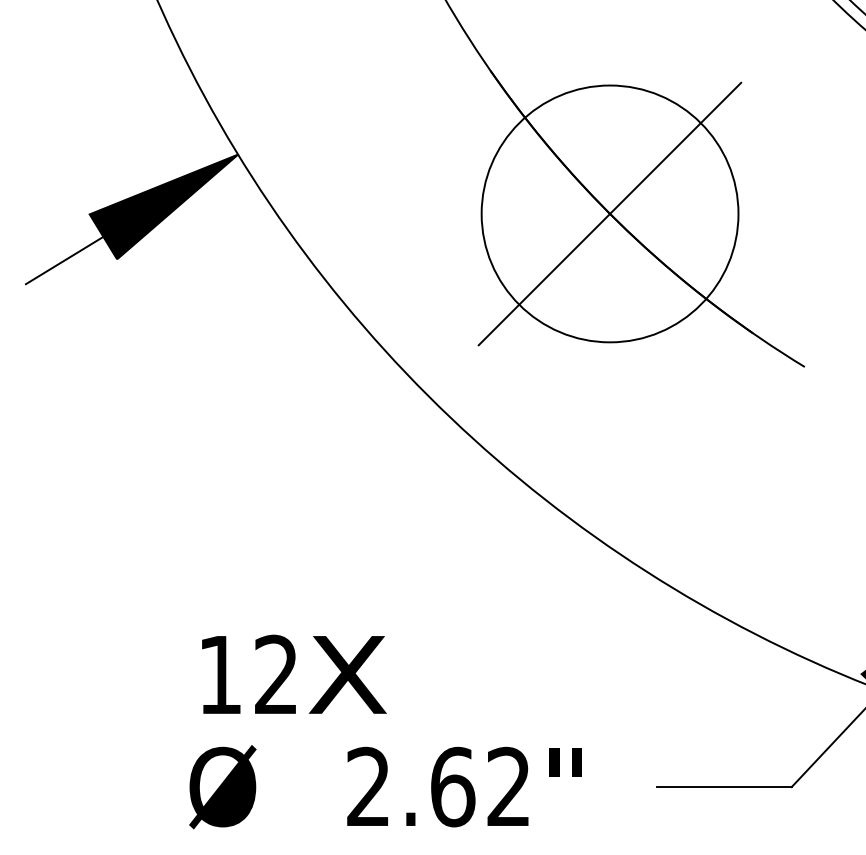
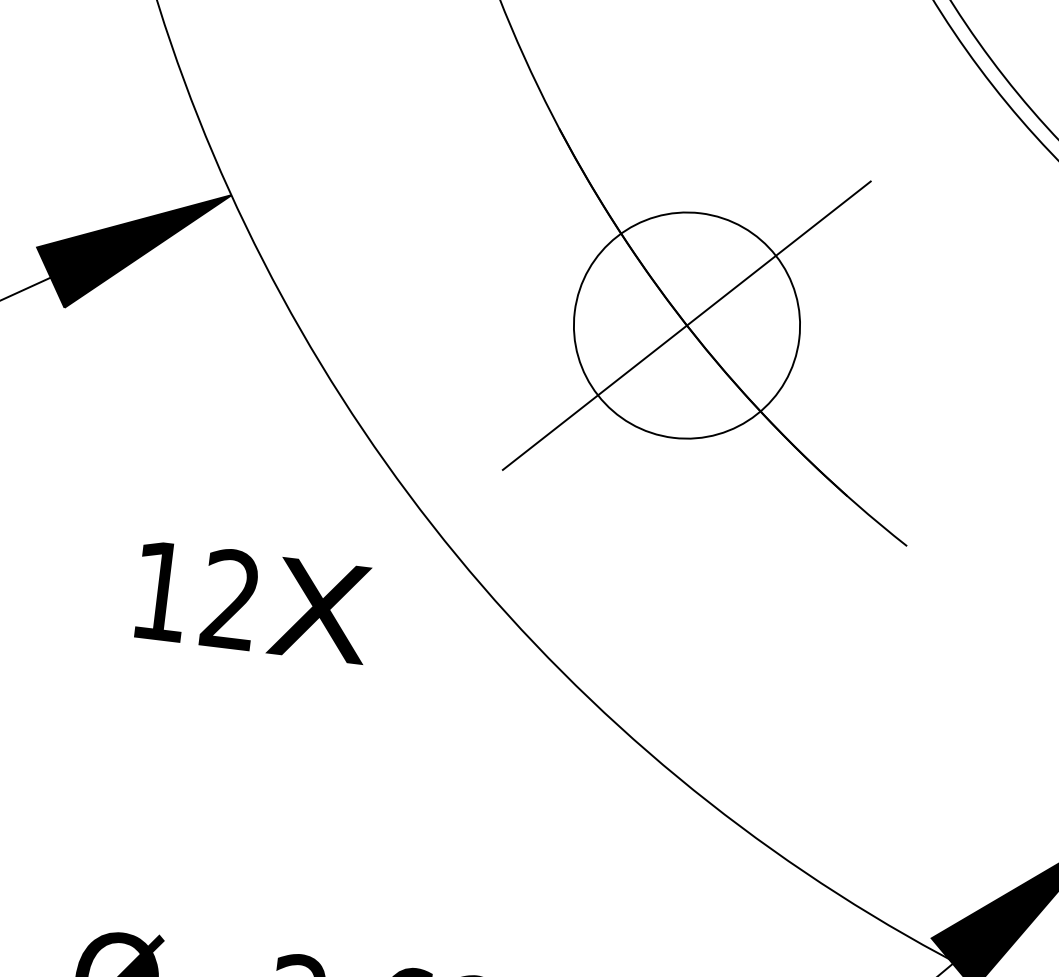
circle: (609, 213) -> (686, 324), size x0.7
text: (294, 673) -> (253, 600), moved

